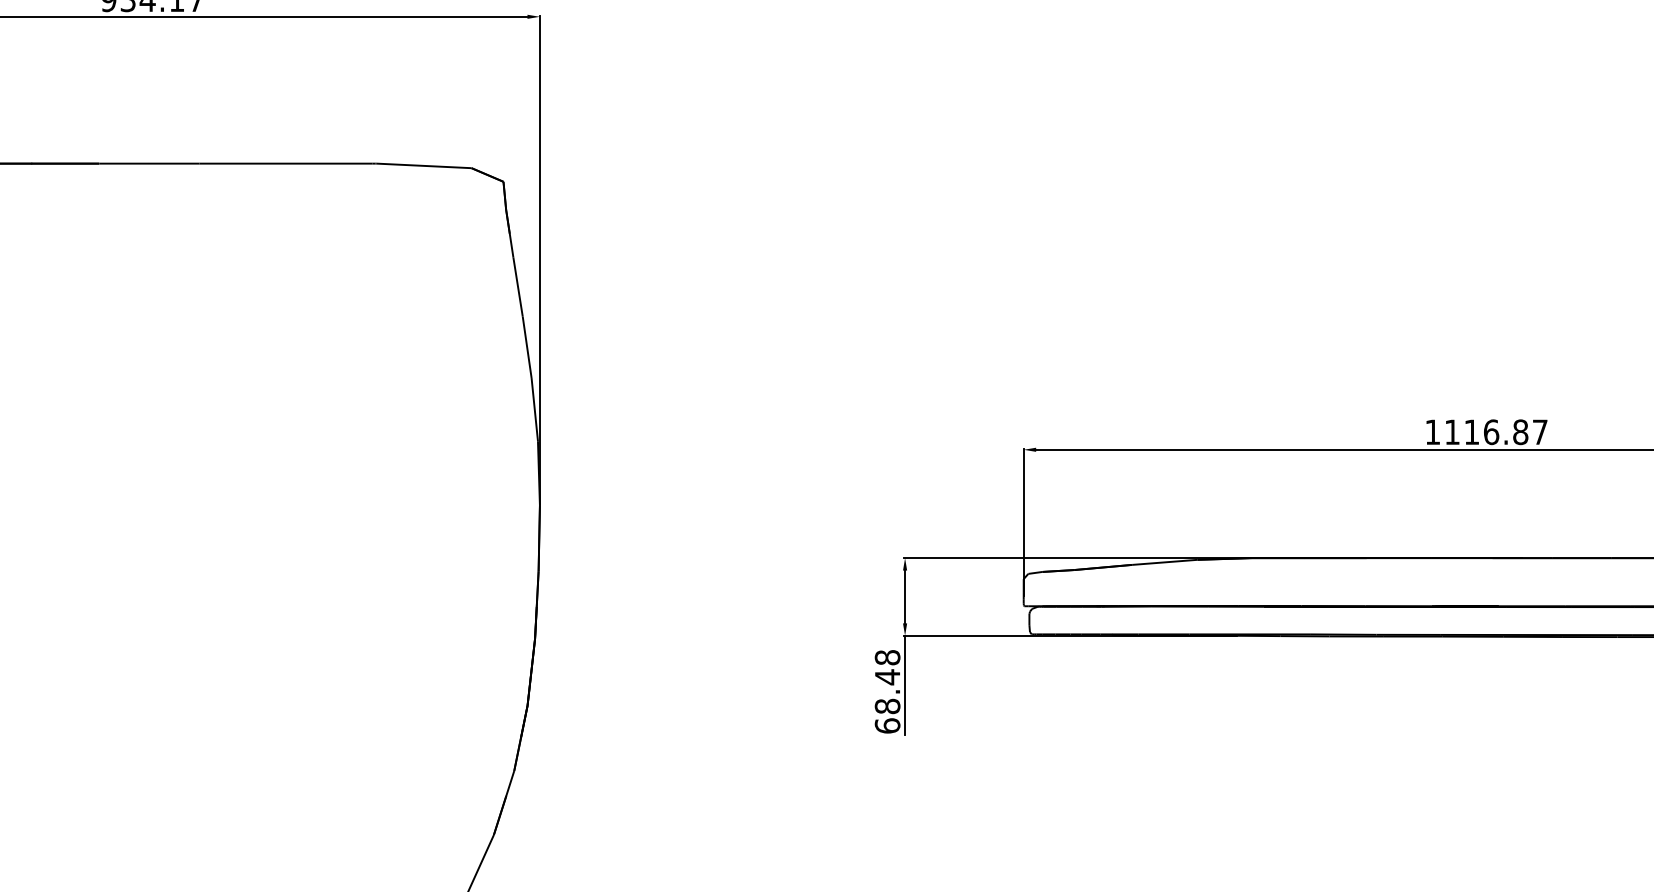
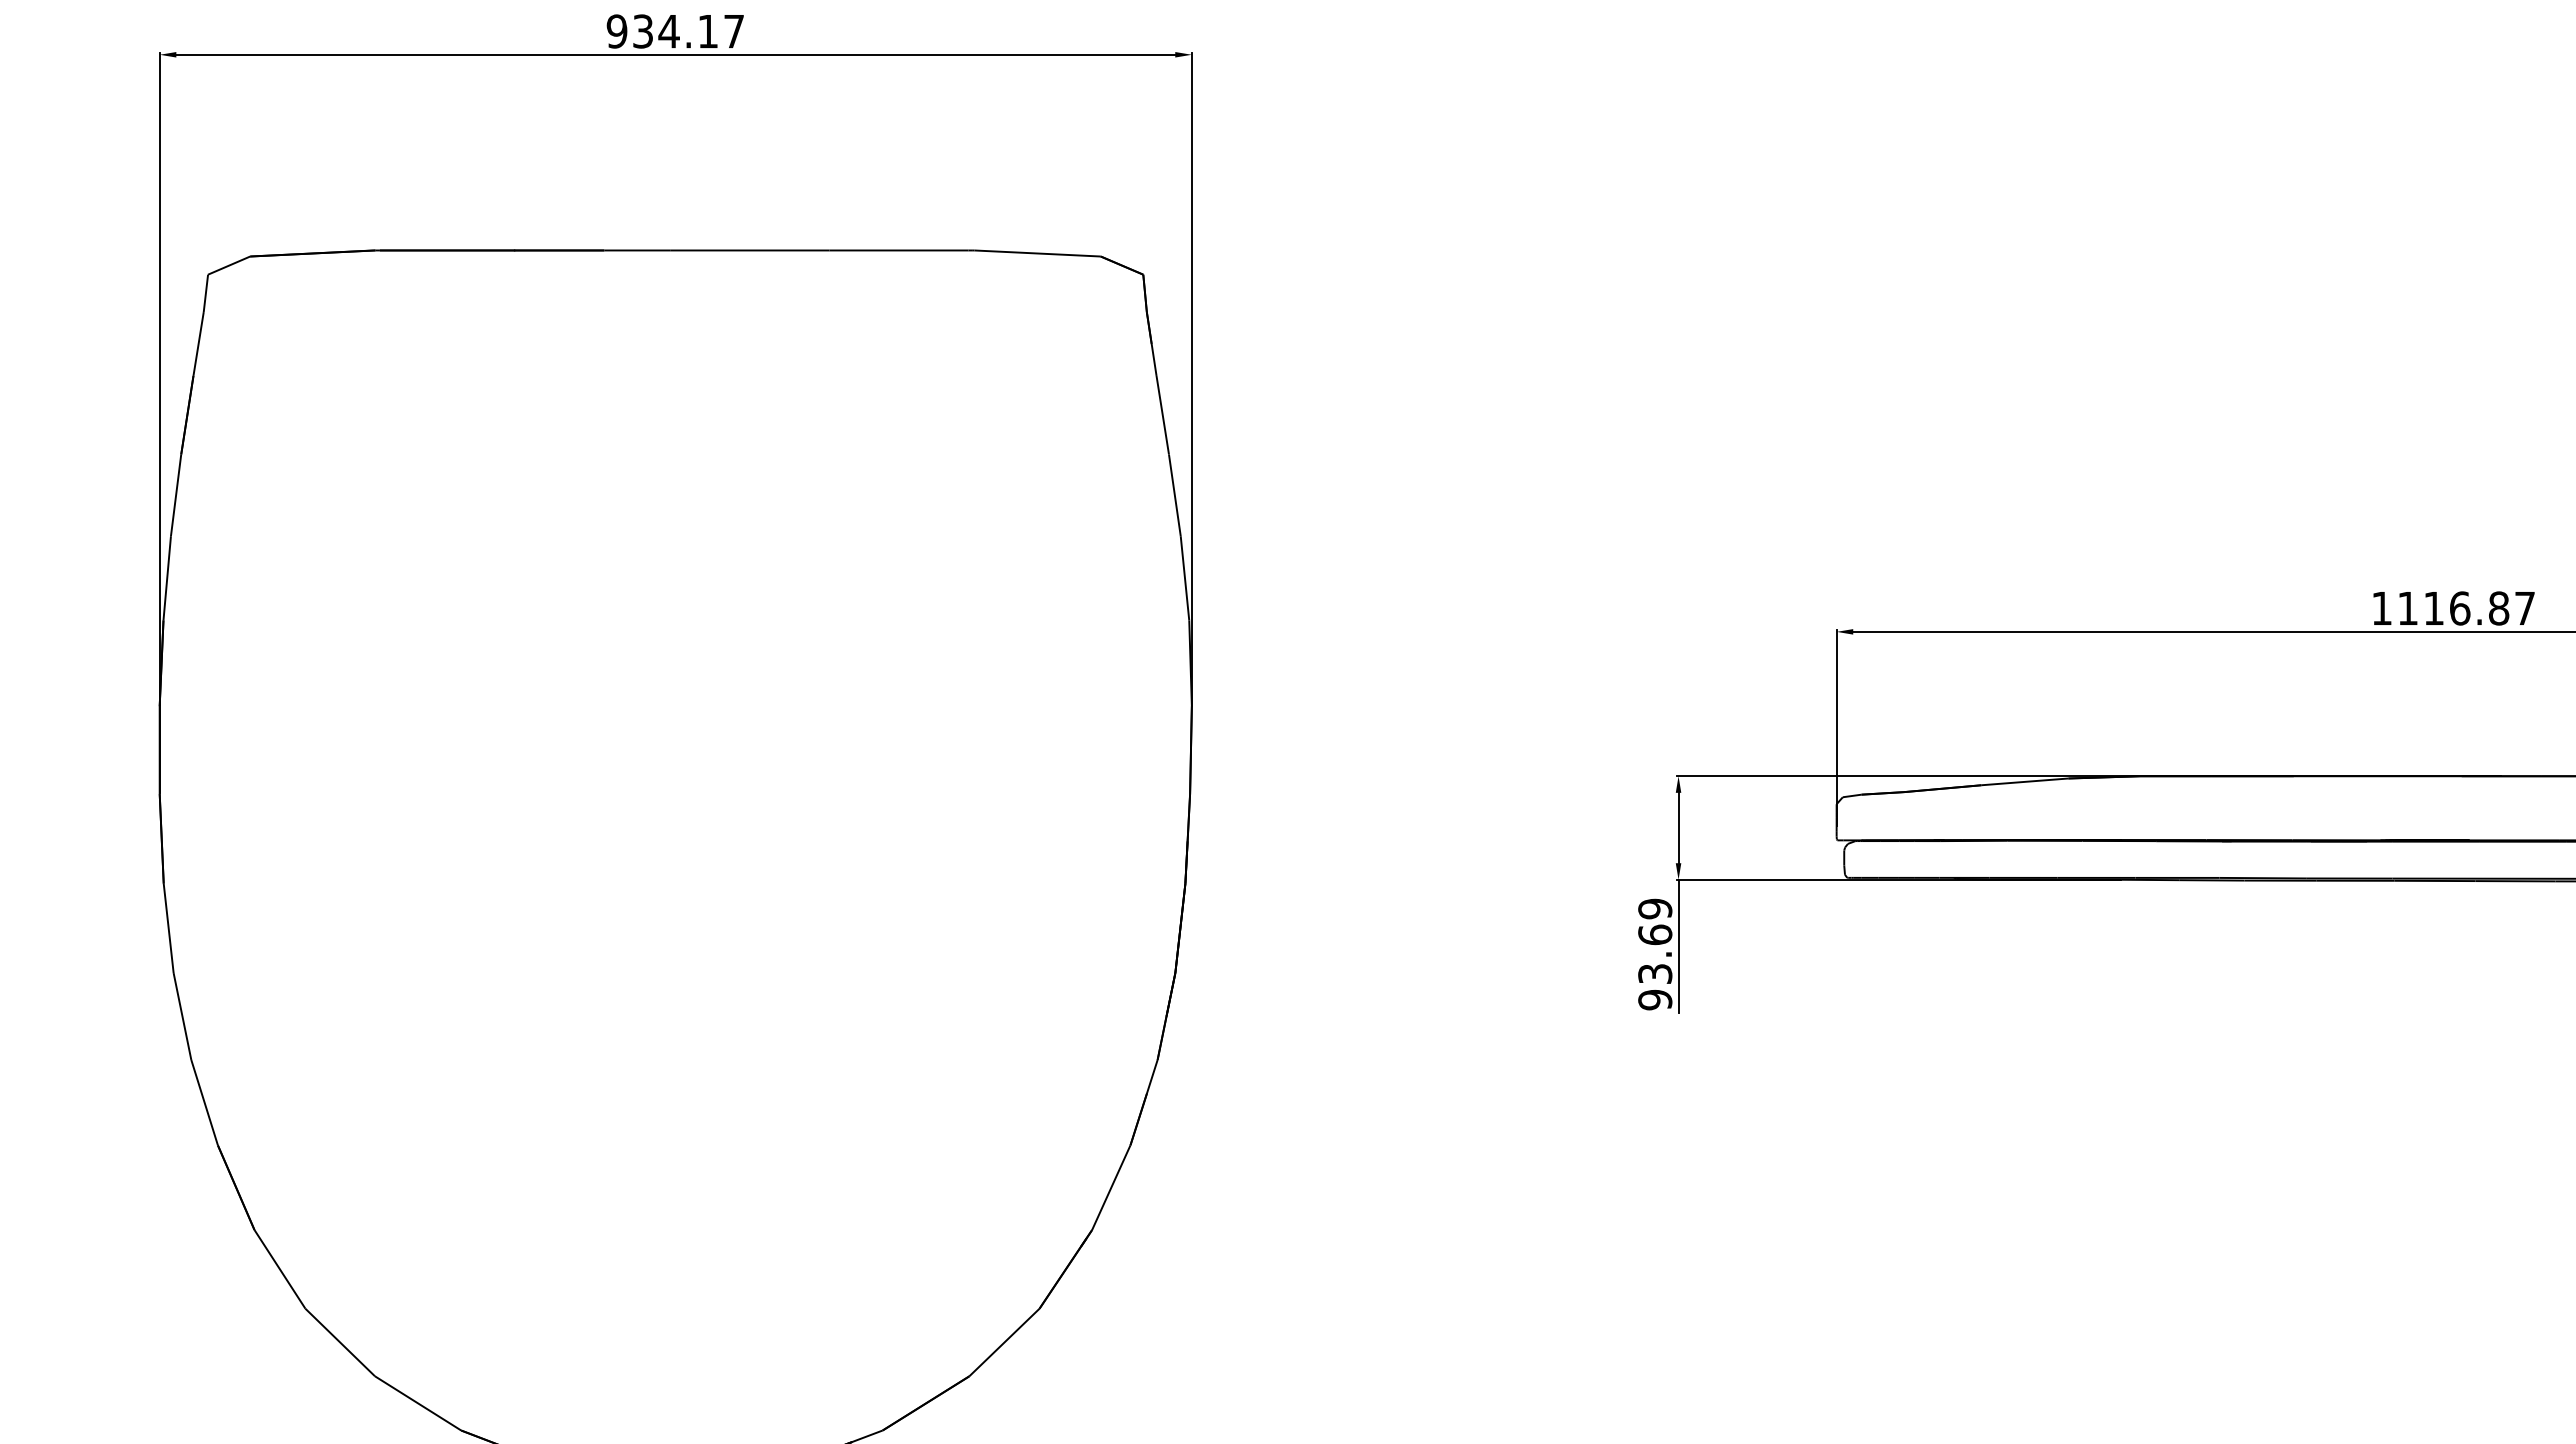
text: (887, 691) -> (1655, 954), 68.48 -> 93.69

